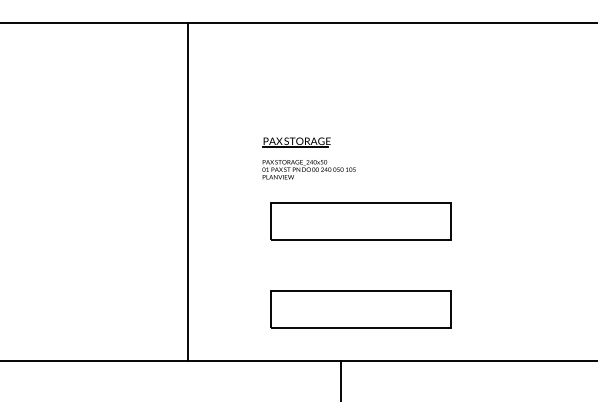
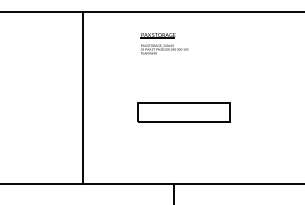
part: (308, 157) -> (164, 43), moved
line: (189, 191) -> (83, 97), moved
part: (359, 308) -> (183, 157), removed

